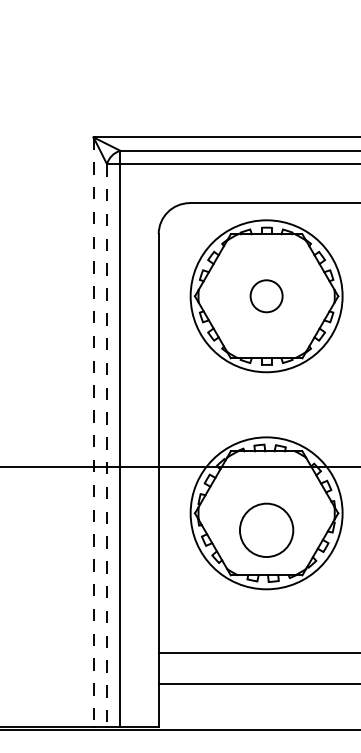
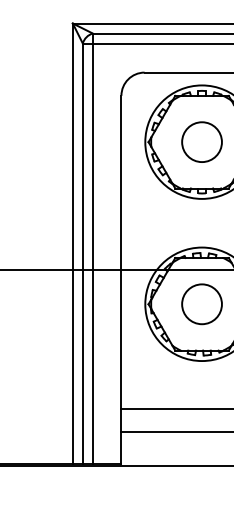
circle: (266, 295) -> (201, 141), size x1.67
line: (93, 431) -> (72, 243), dashed -> solid
line: (107, 445) -> (83, 253), dashed -> solid
circle: (266, 529) -> (201, 303), moved

